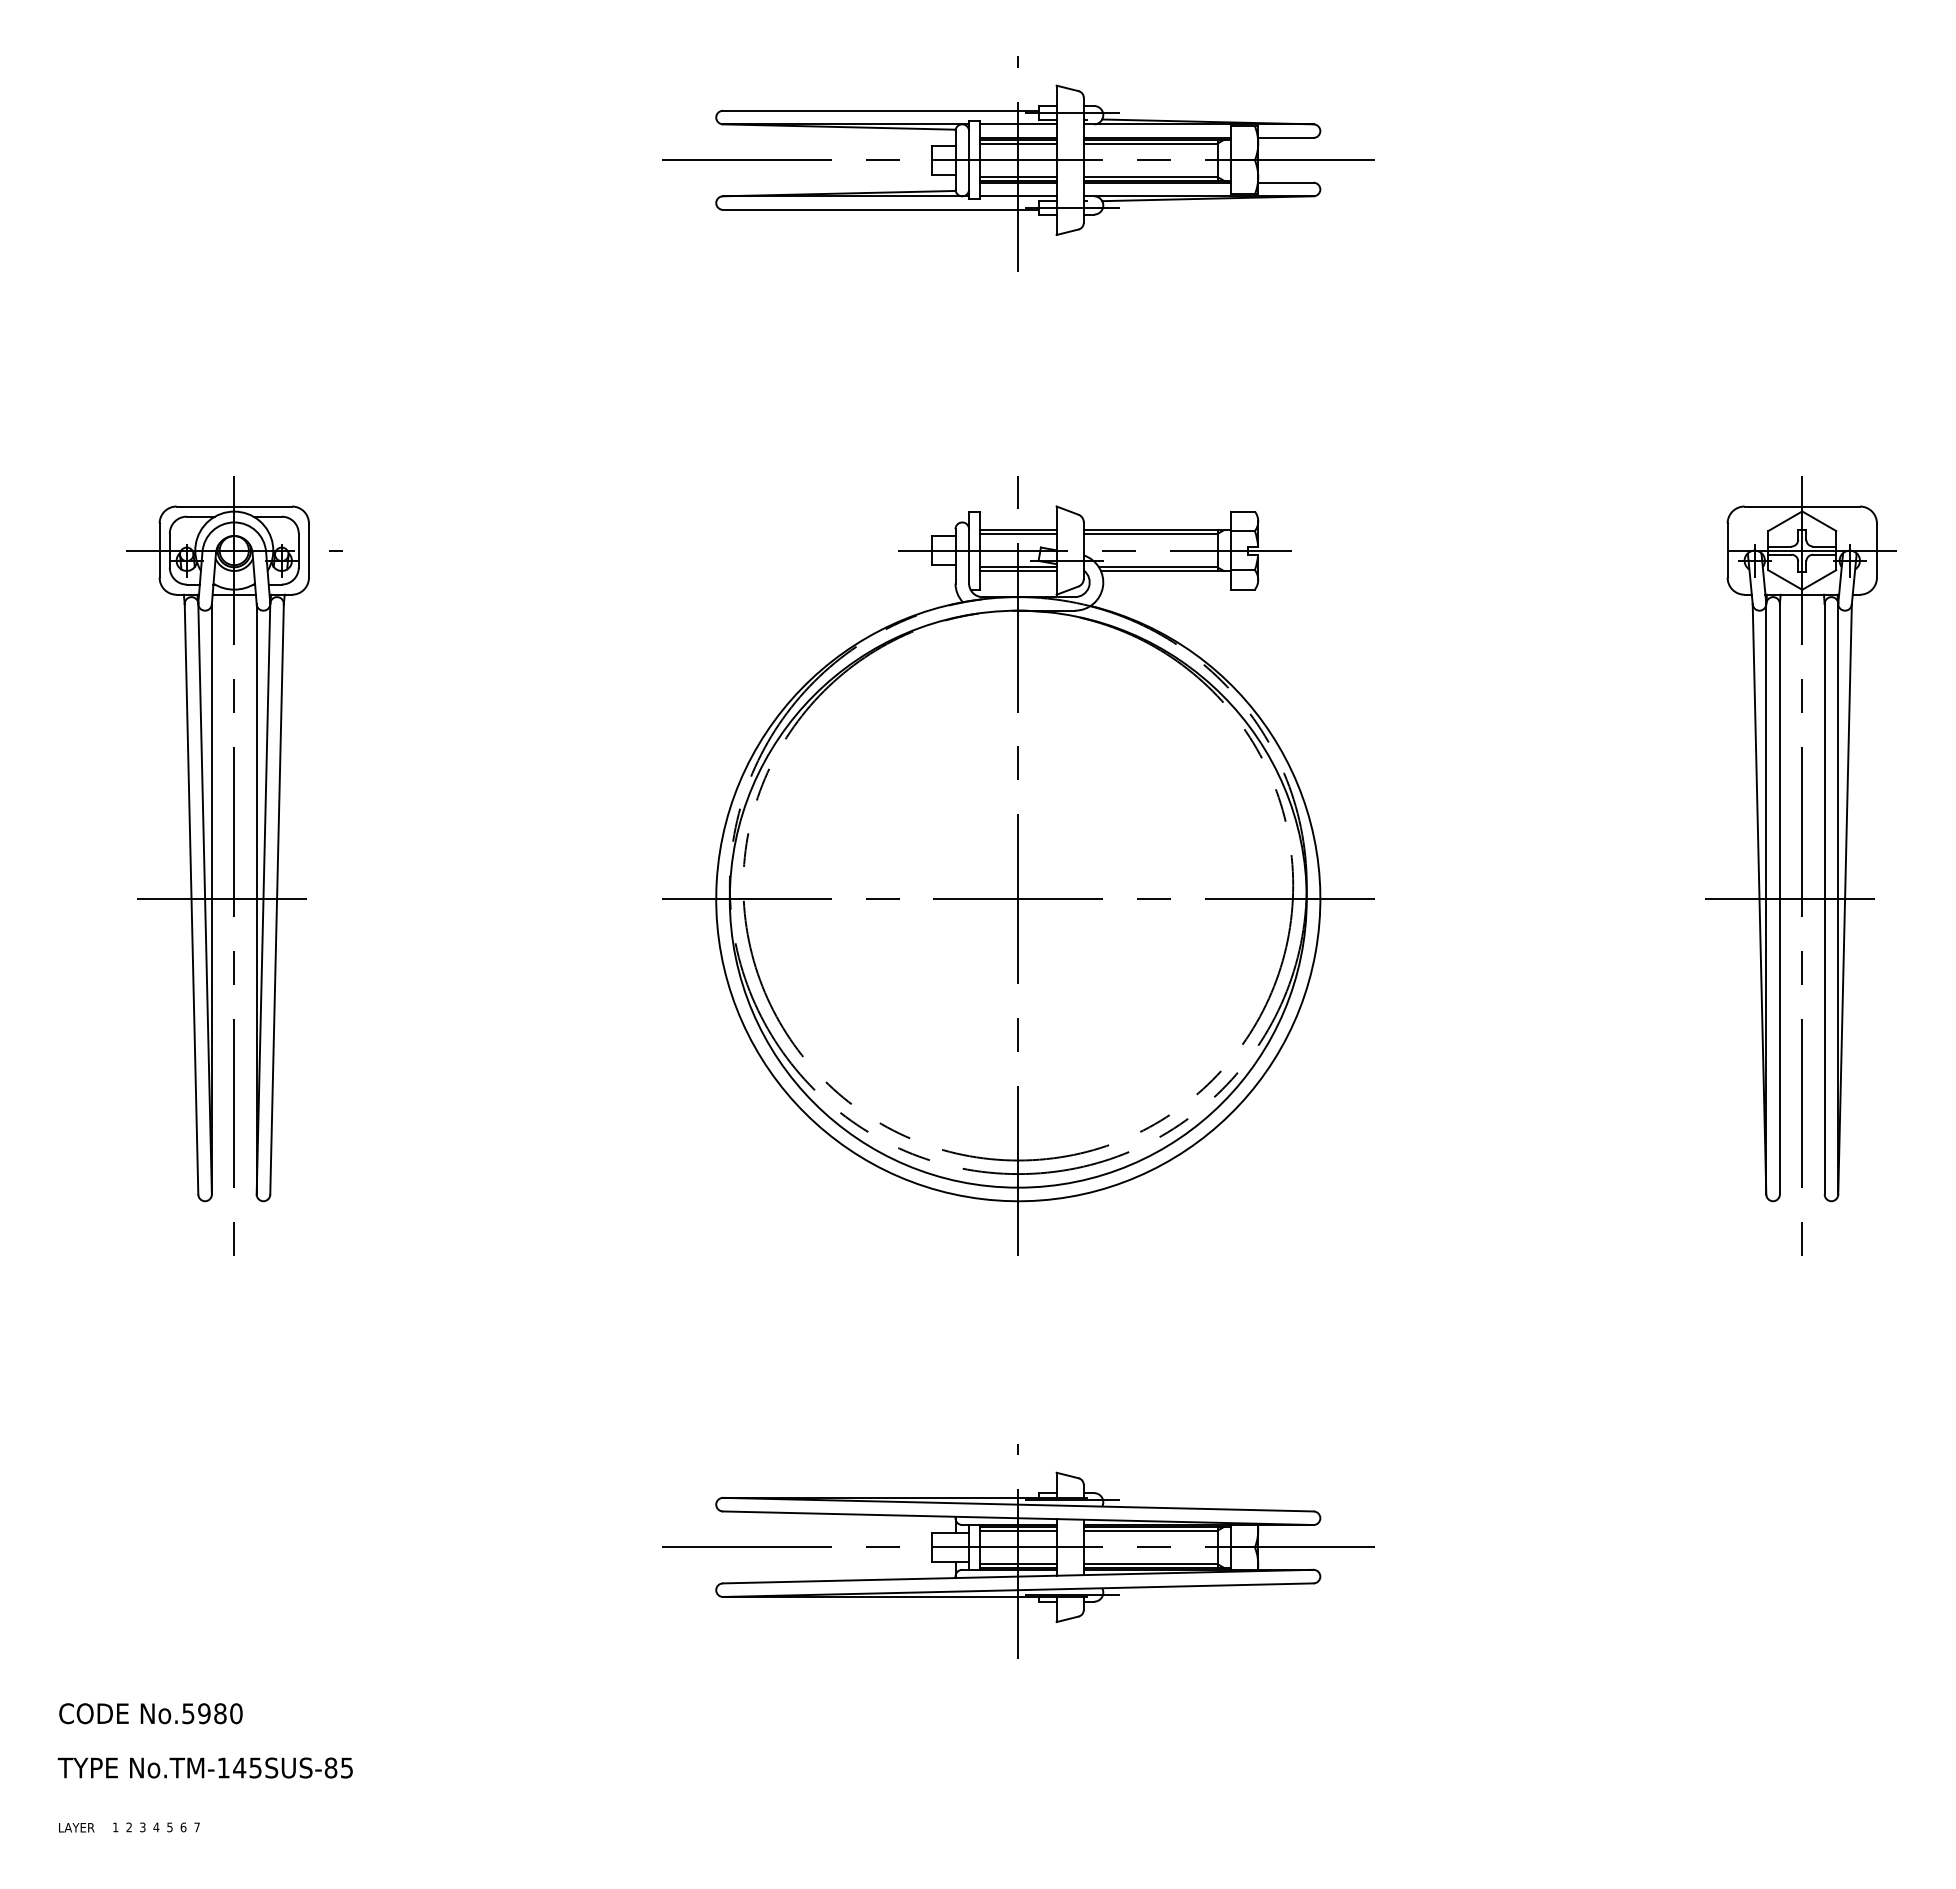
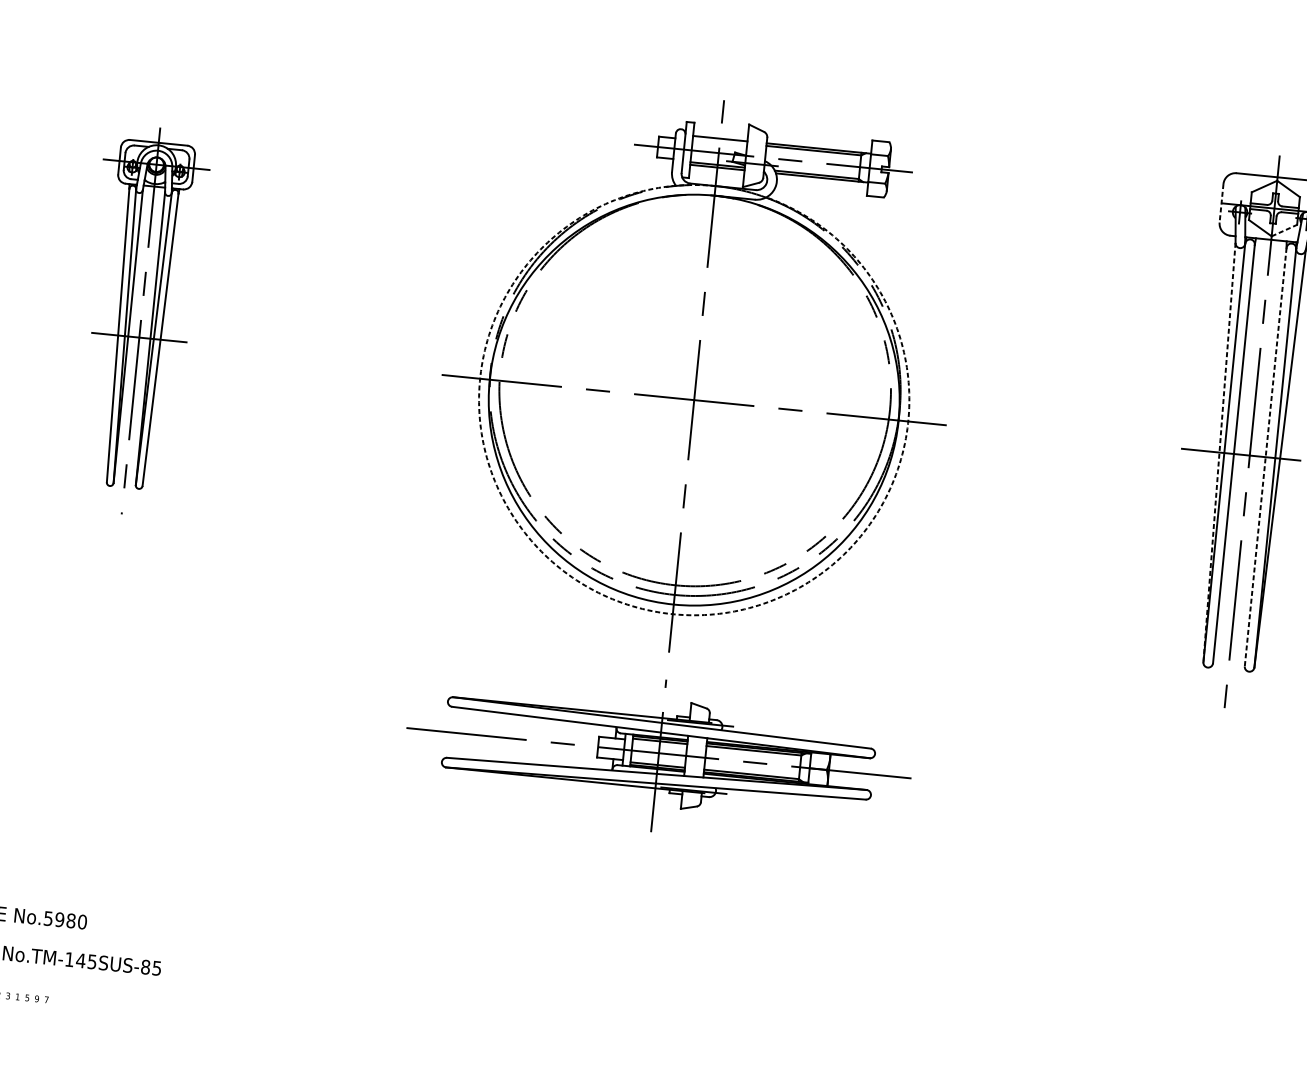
line: (1017, 533) -> (719, 140), removed
line: (1727, 551) -> (1221, 203), solid -> dashed
line: (1819, 580) -> (1284, 230), solid -> dashed
part: (234, 865) -> (141, 320), size x0.7
line: (1759, 899) -> (1219, 452), solid -> dashed
line: (1824, 899) -> (1265, 457), solid -> dashed
arc: (982, 1199) -> (647, 610), solid -> dashed
part: (1018, 1551) -> (658, 756), moved
text: (156, 1827) -> (17, 997), 4 -> 1
text: (183, 1827) -> (36, 998), 6 -> 9

